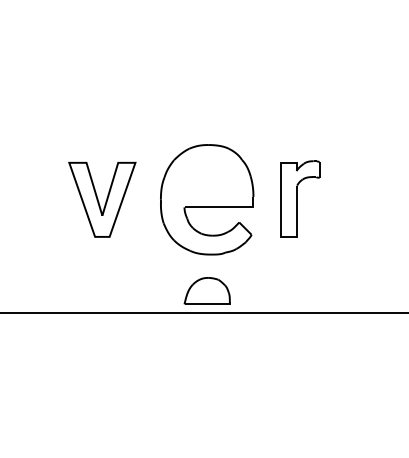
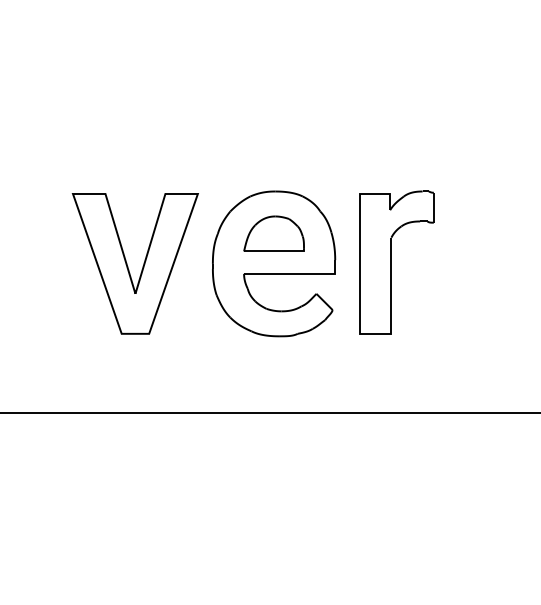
part: (299, 198) -> (396, 262), size x1.43
part: (102, 199) -> (135, 263), size x1.43
part: (206, 290) -> (273, 233), moved

